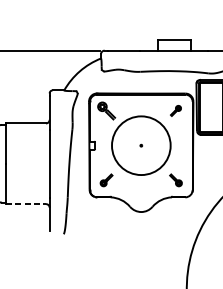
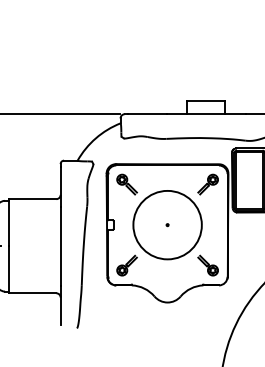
part: (175, 110) -> (207, 184), size x1.67
part: (106, 180) -> (126, 265), size x1.43
part: (175, 180) -> (207, 265), size x1.43
line: (25, 204) -> (32, 293), dashed -> solid

